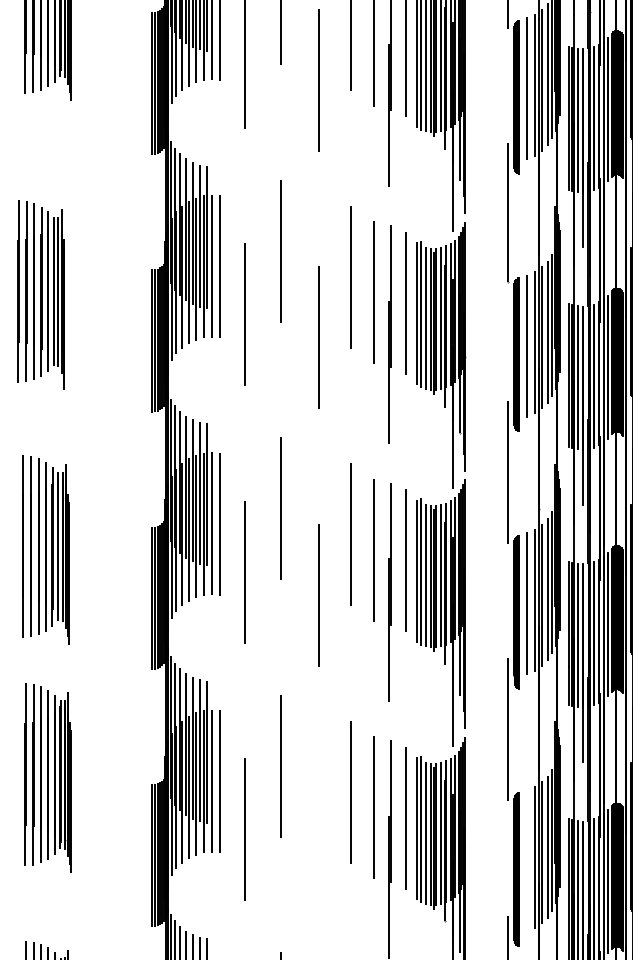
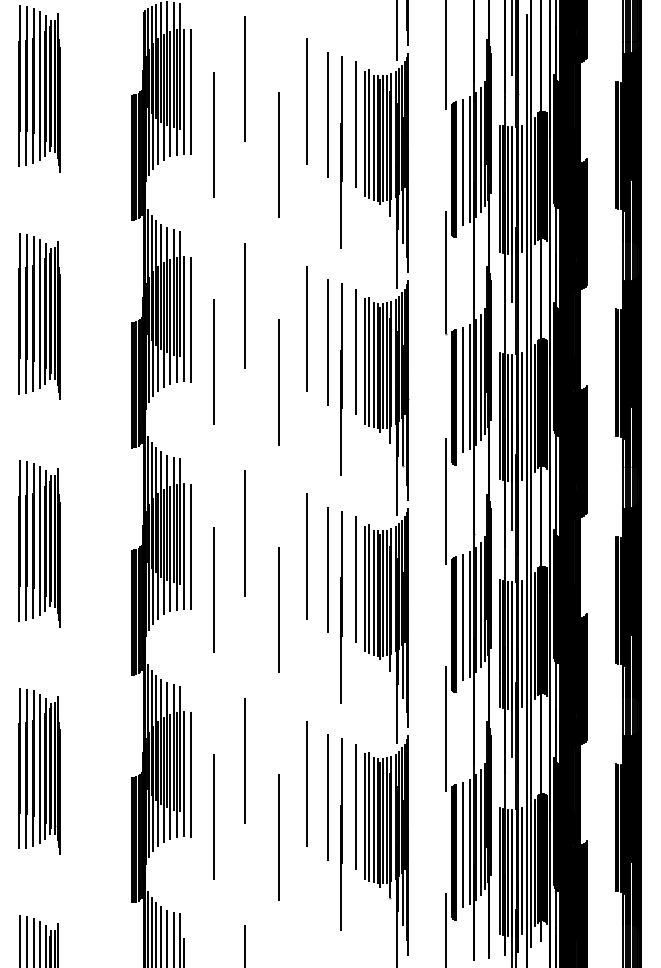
part: (41, 294) -> (39, 316), moved
part: (45, 549) -> (39, 543), moved
line: (318, 852) -> (278, 837), added
line: (527, 860) -> (463, 844), added

